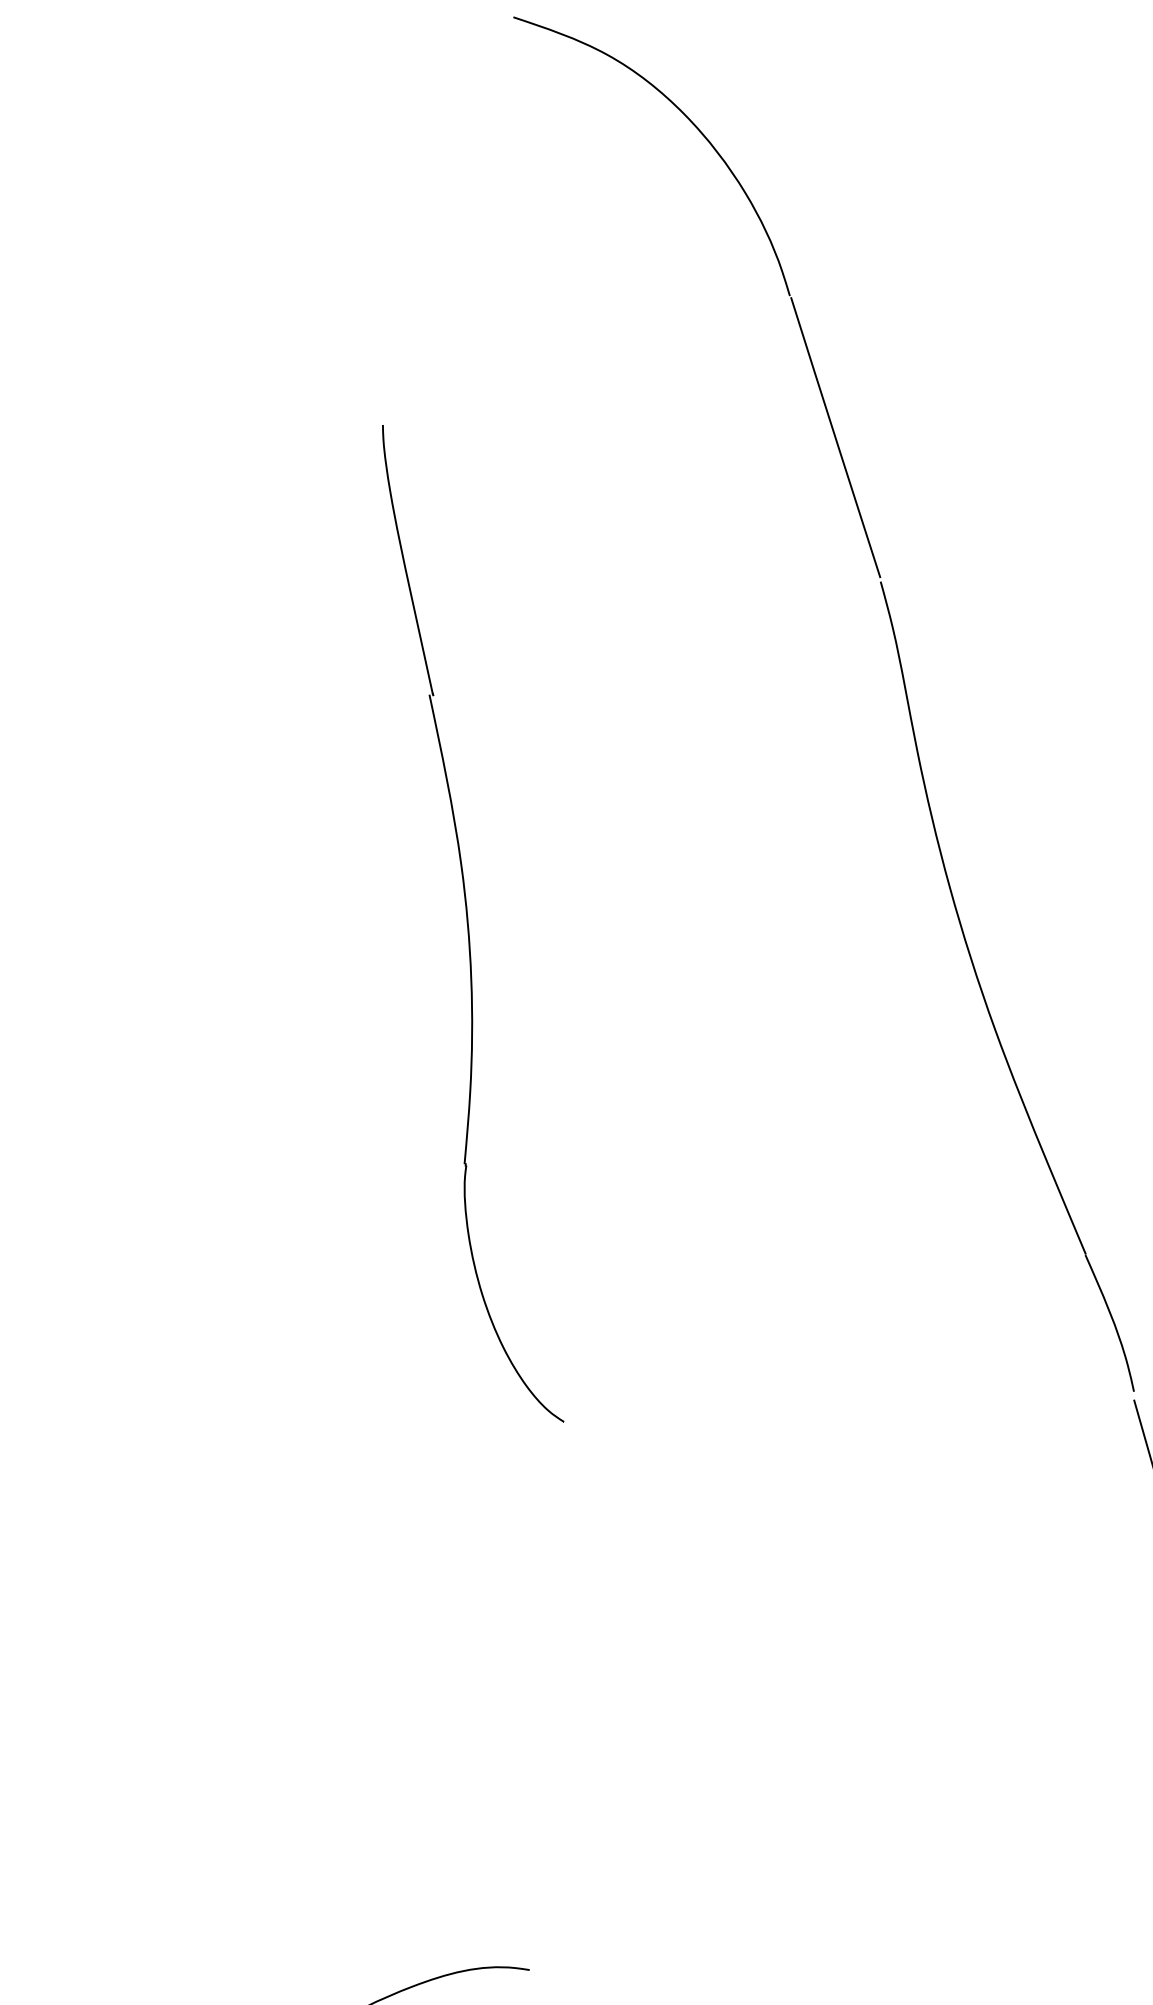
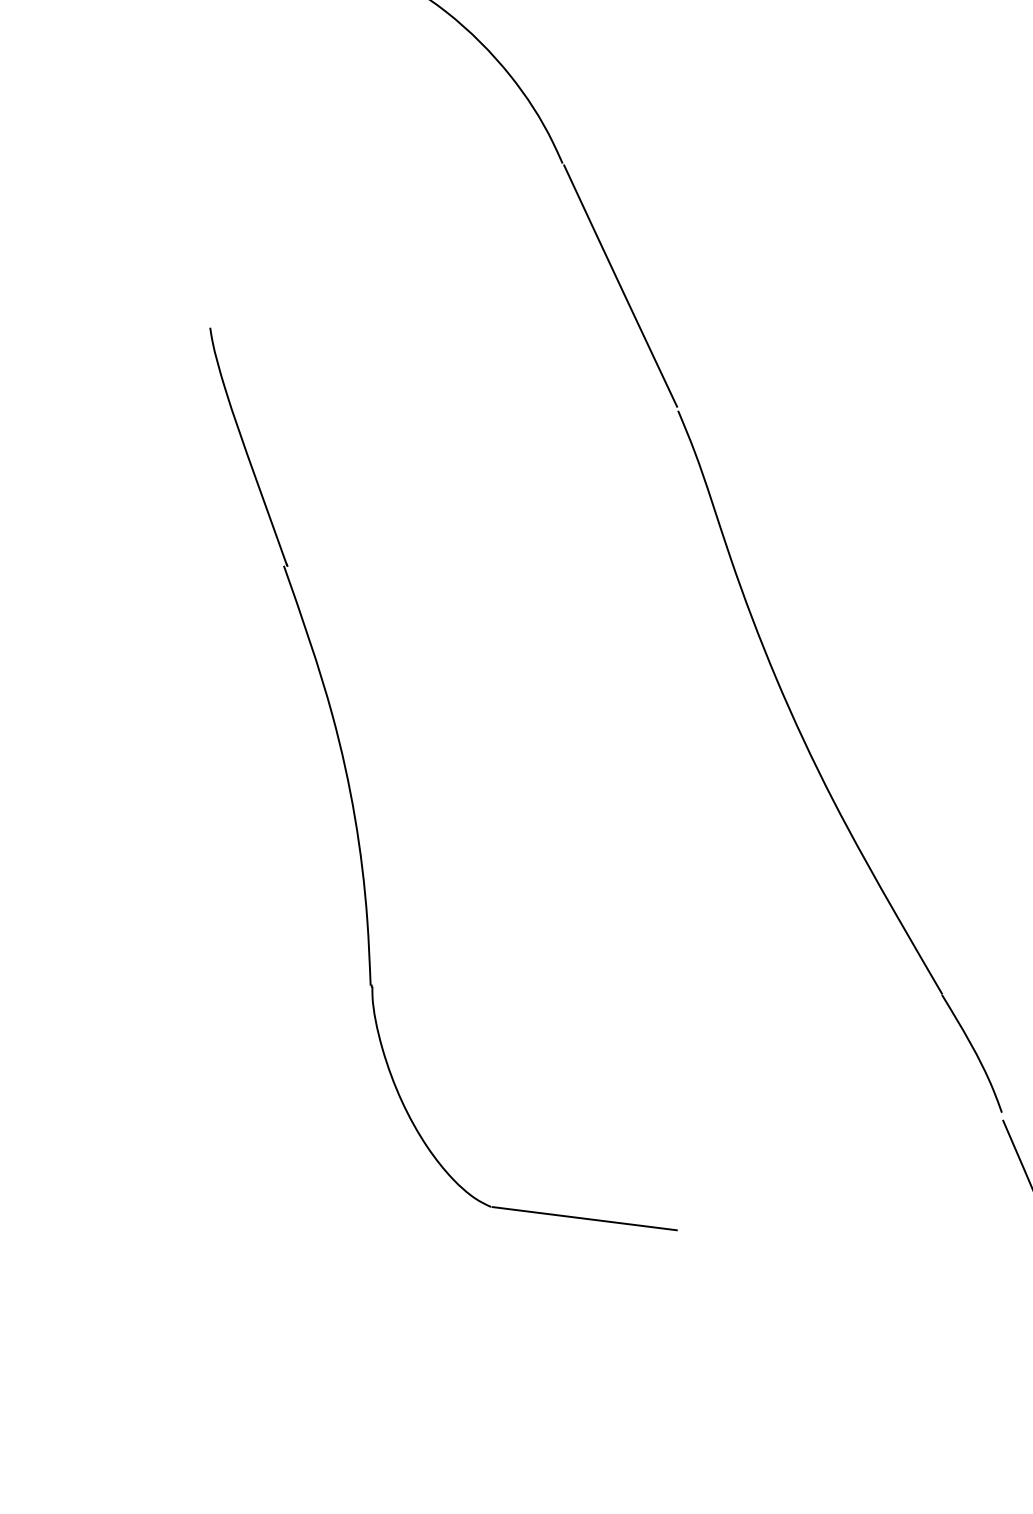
line: (664, 1447) -> (584, 1218), added

